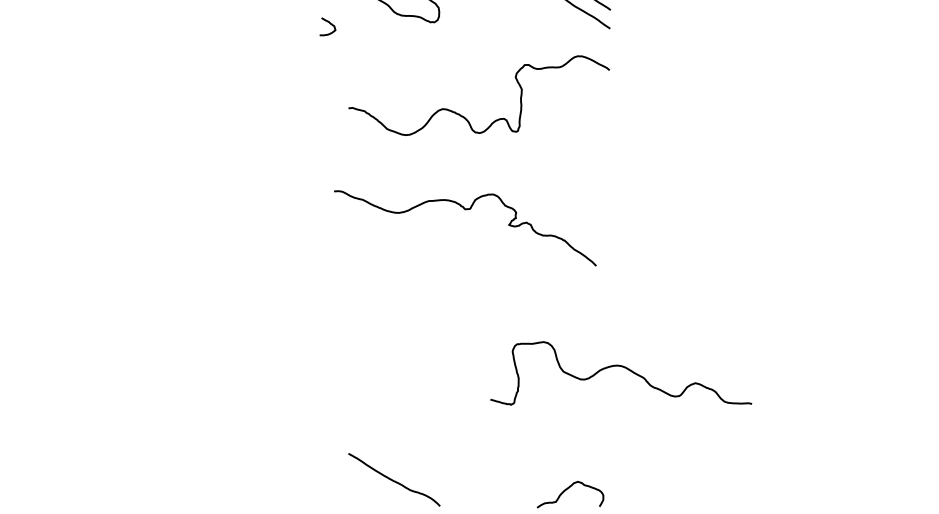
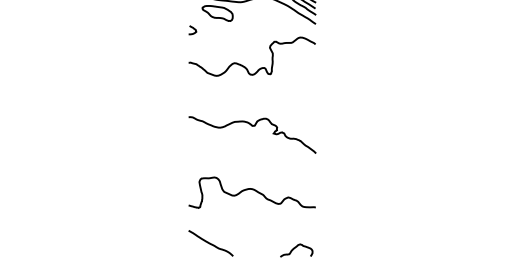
curve: (329, 25) -> (193, 29), moved
curve: (465, 210) -> (252, 126), moved
curve: (621, 368) -> (252, 190), moved

